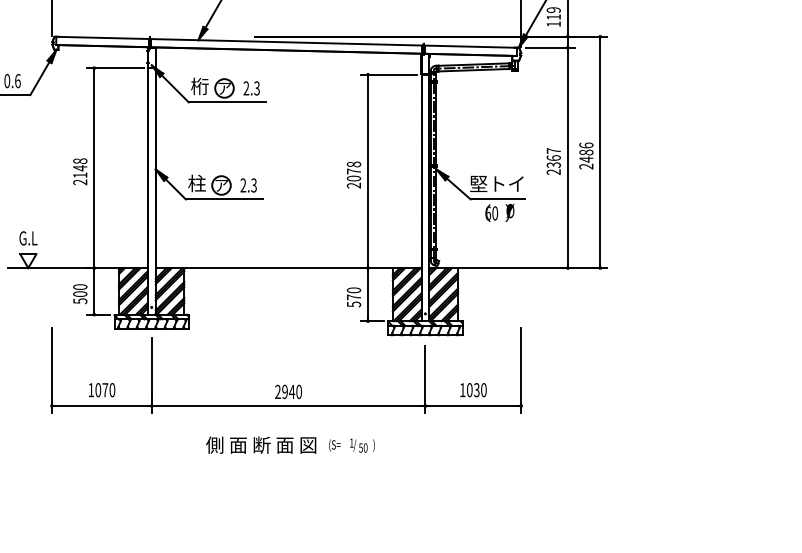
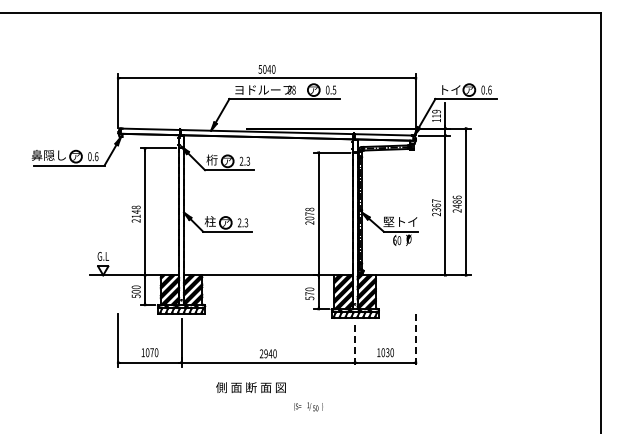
line: (520, 370) -> (415, 340), solid -> dashed
line: (426, 380) -> (355, 346), solid -> dashed
text: (351, 445) -> (308, 406), moved

